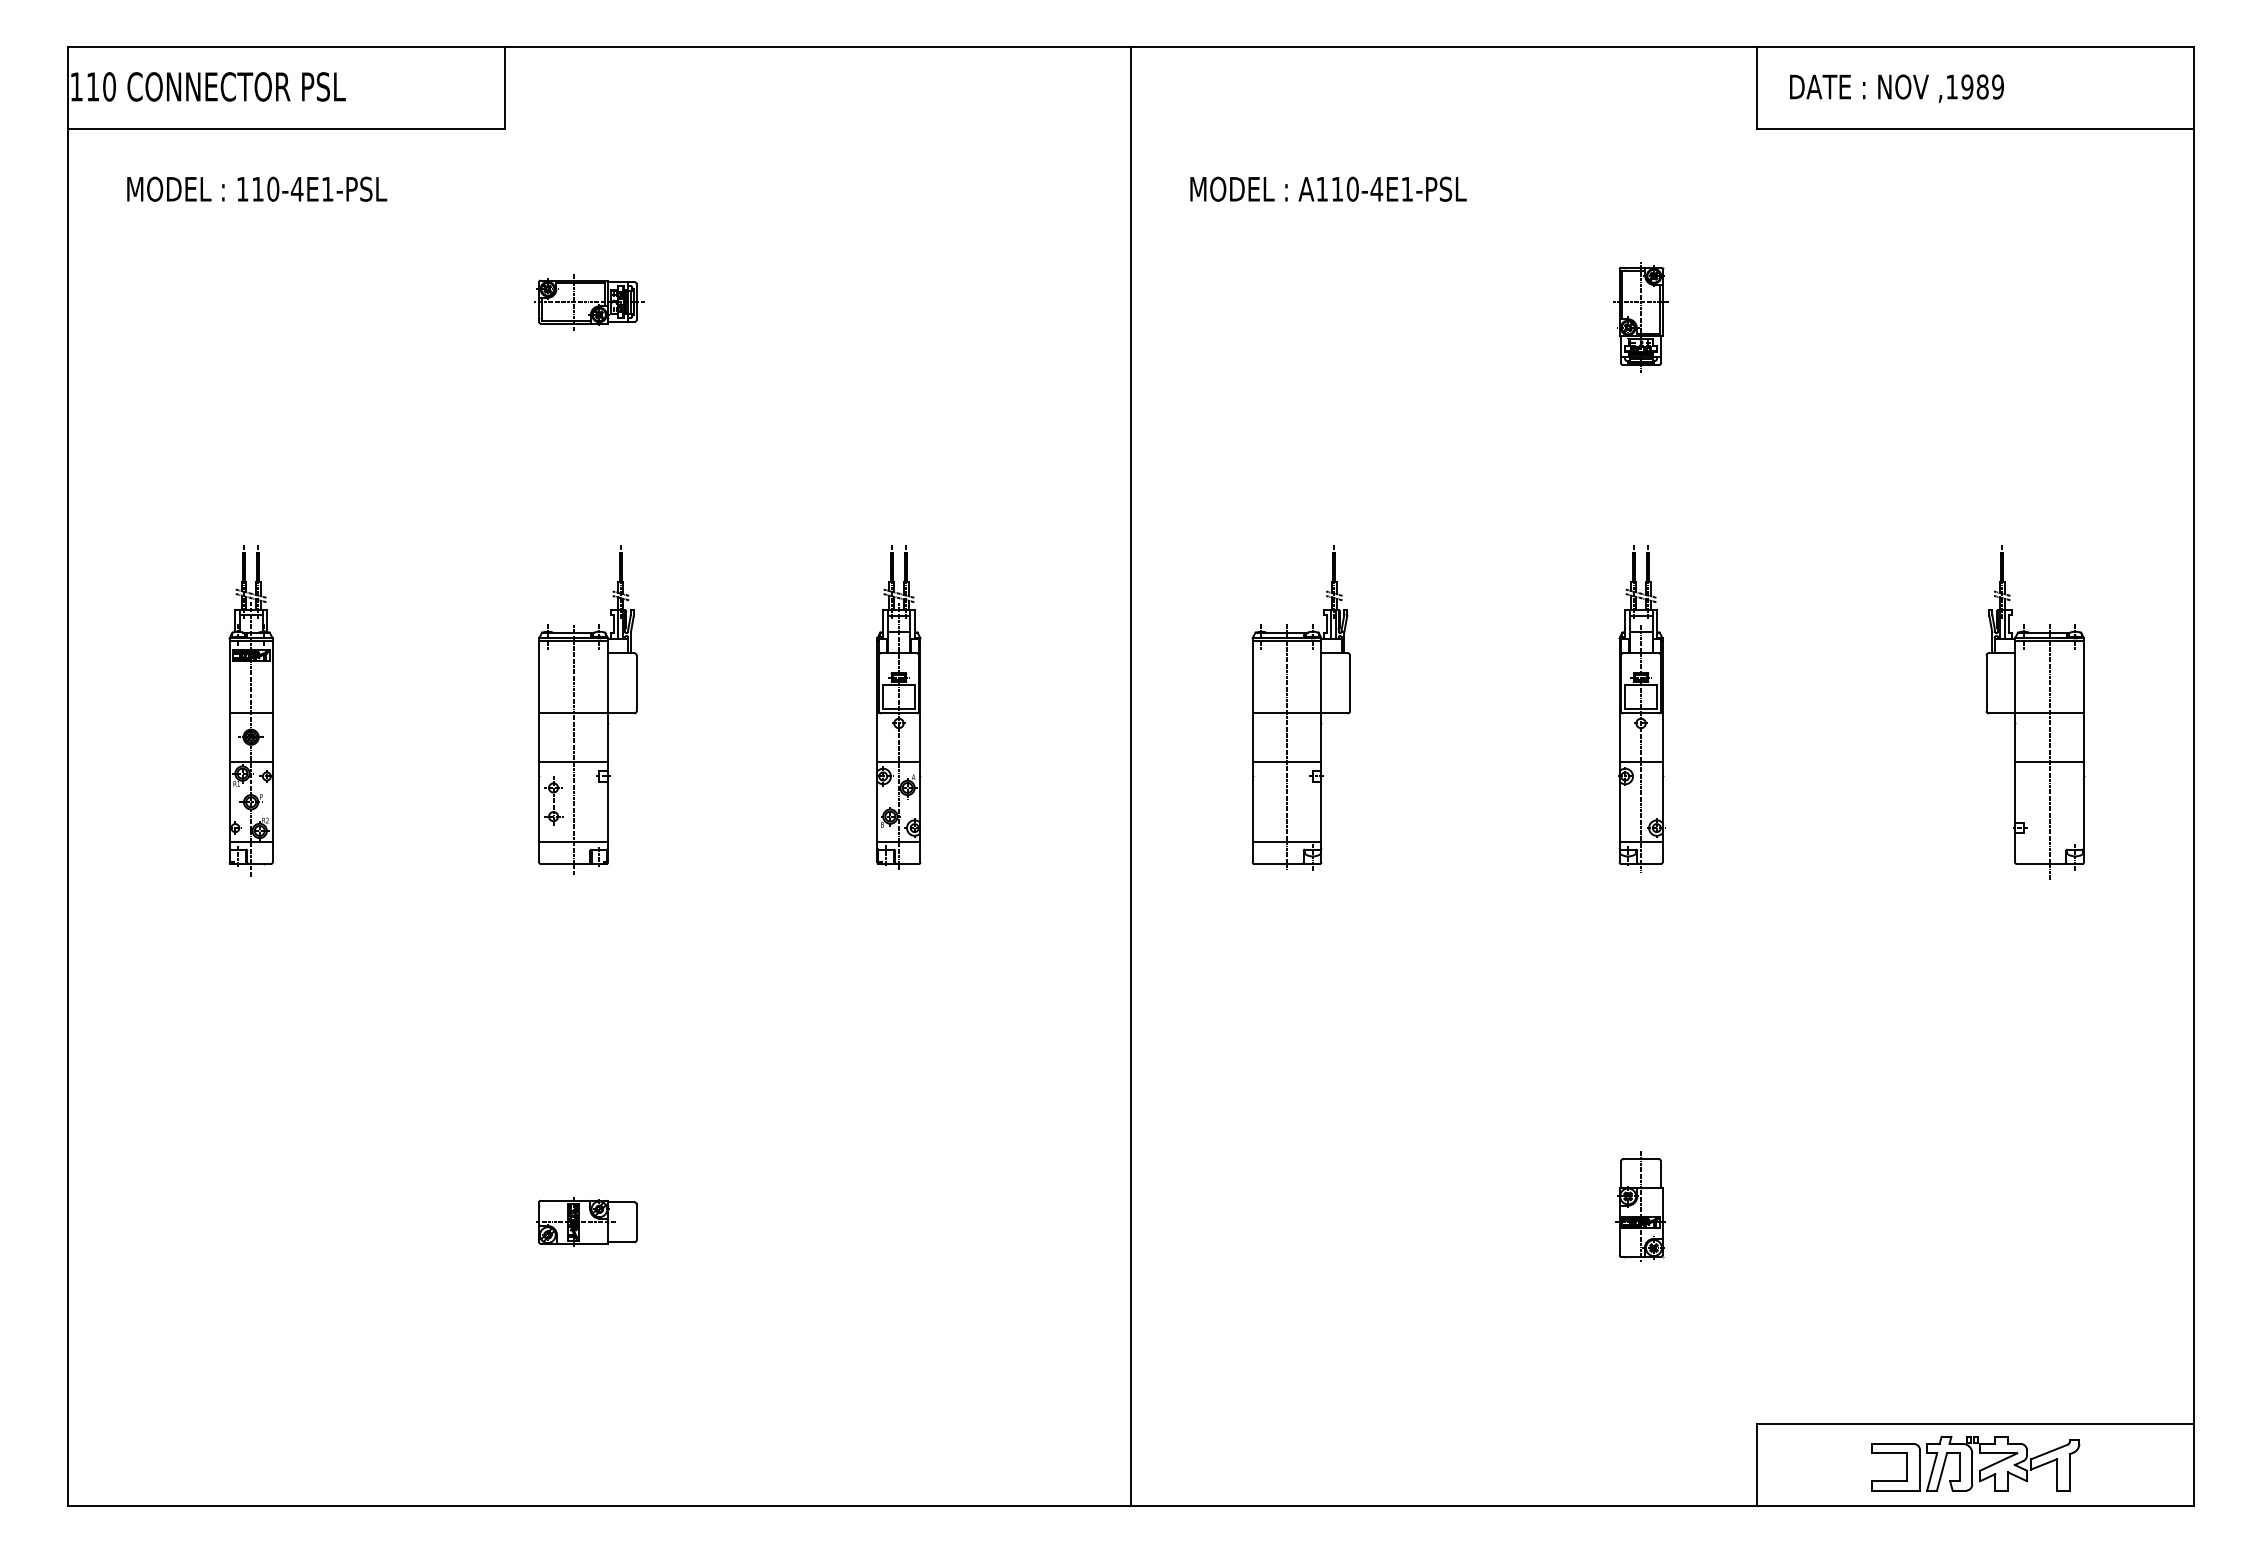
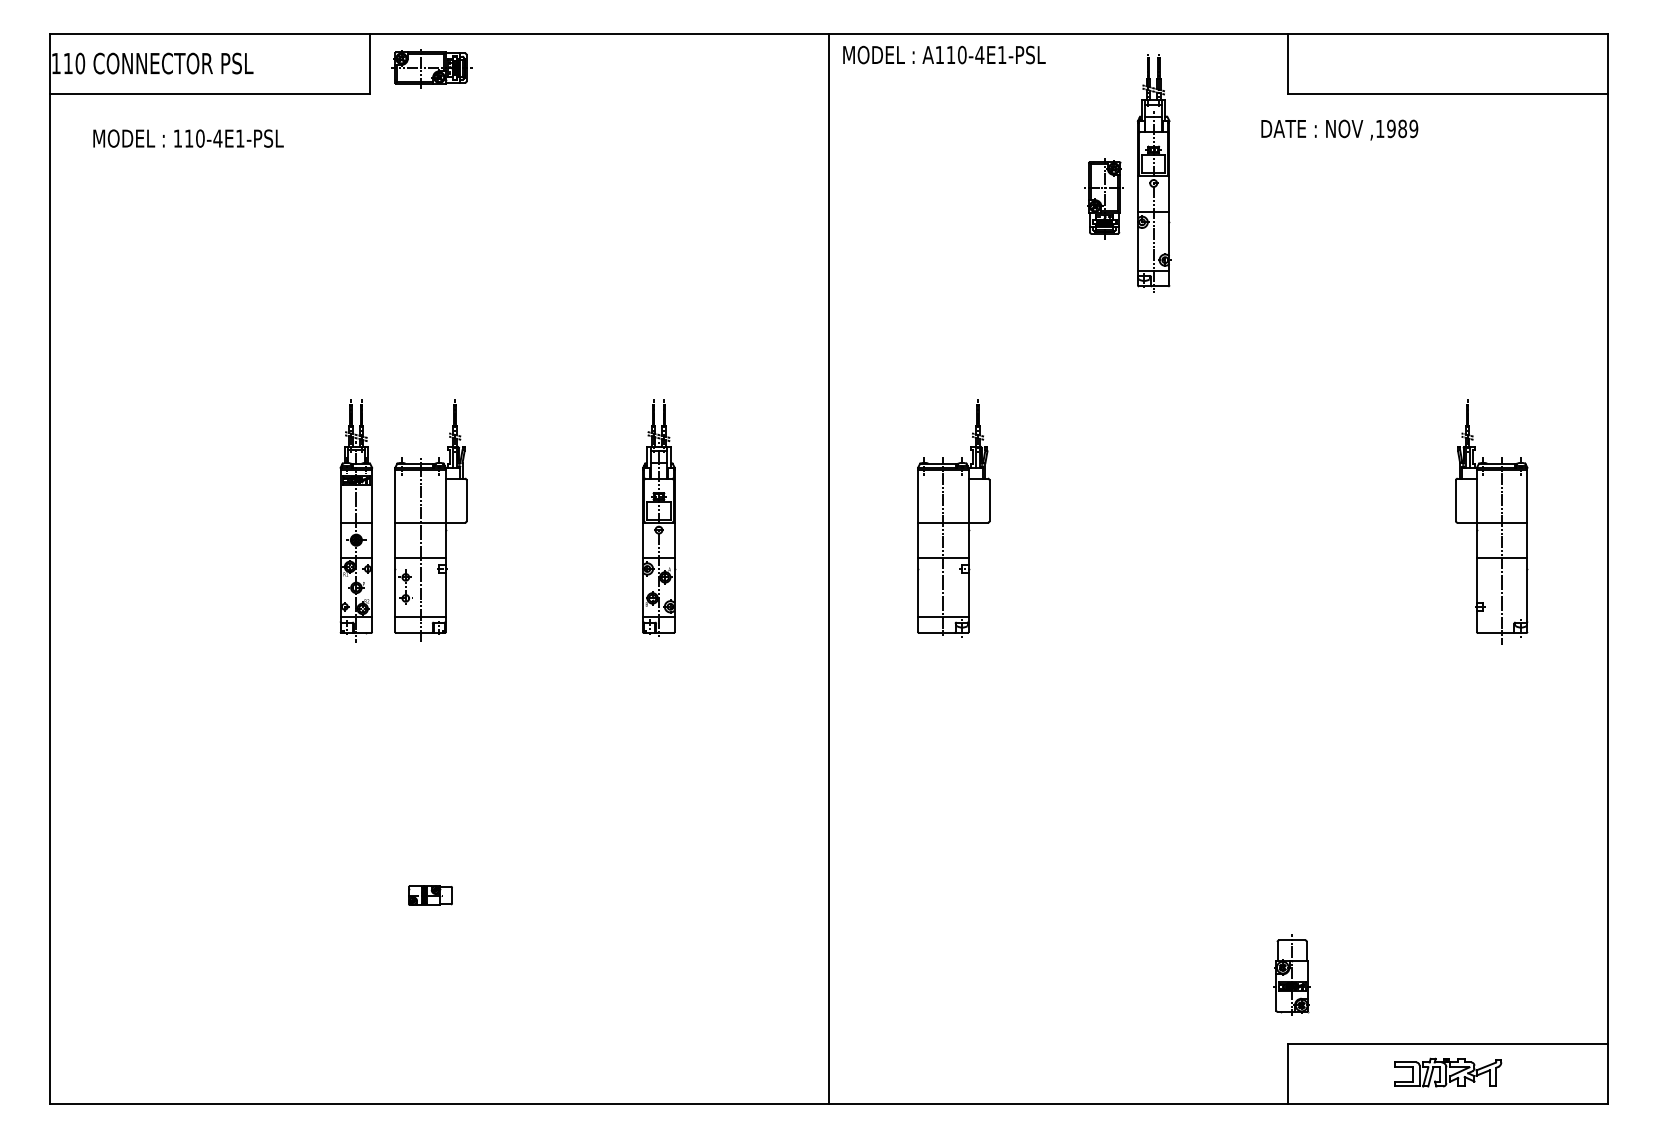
text: (1896, 88) -> (1339, 129), moved
text: (1328, 188) -> (944, 54), moved
part: (589, 302) -> (432, 68), moved
part: (1640, 317) -> (1104, 198), moved
part: (1641, 708) -> (1154, 172), moved
part: (250, 710) -> (355, 520), moved
part: (1640, 1206) -> (1291, 975), moved
part: (586, 1221) -> (429, 895), size x0.6
part: (1975, 1463) -> (1447, 1072), size x0.7

